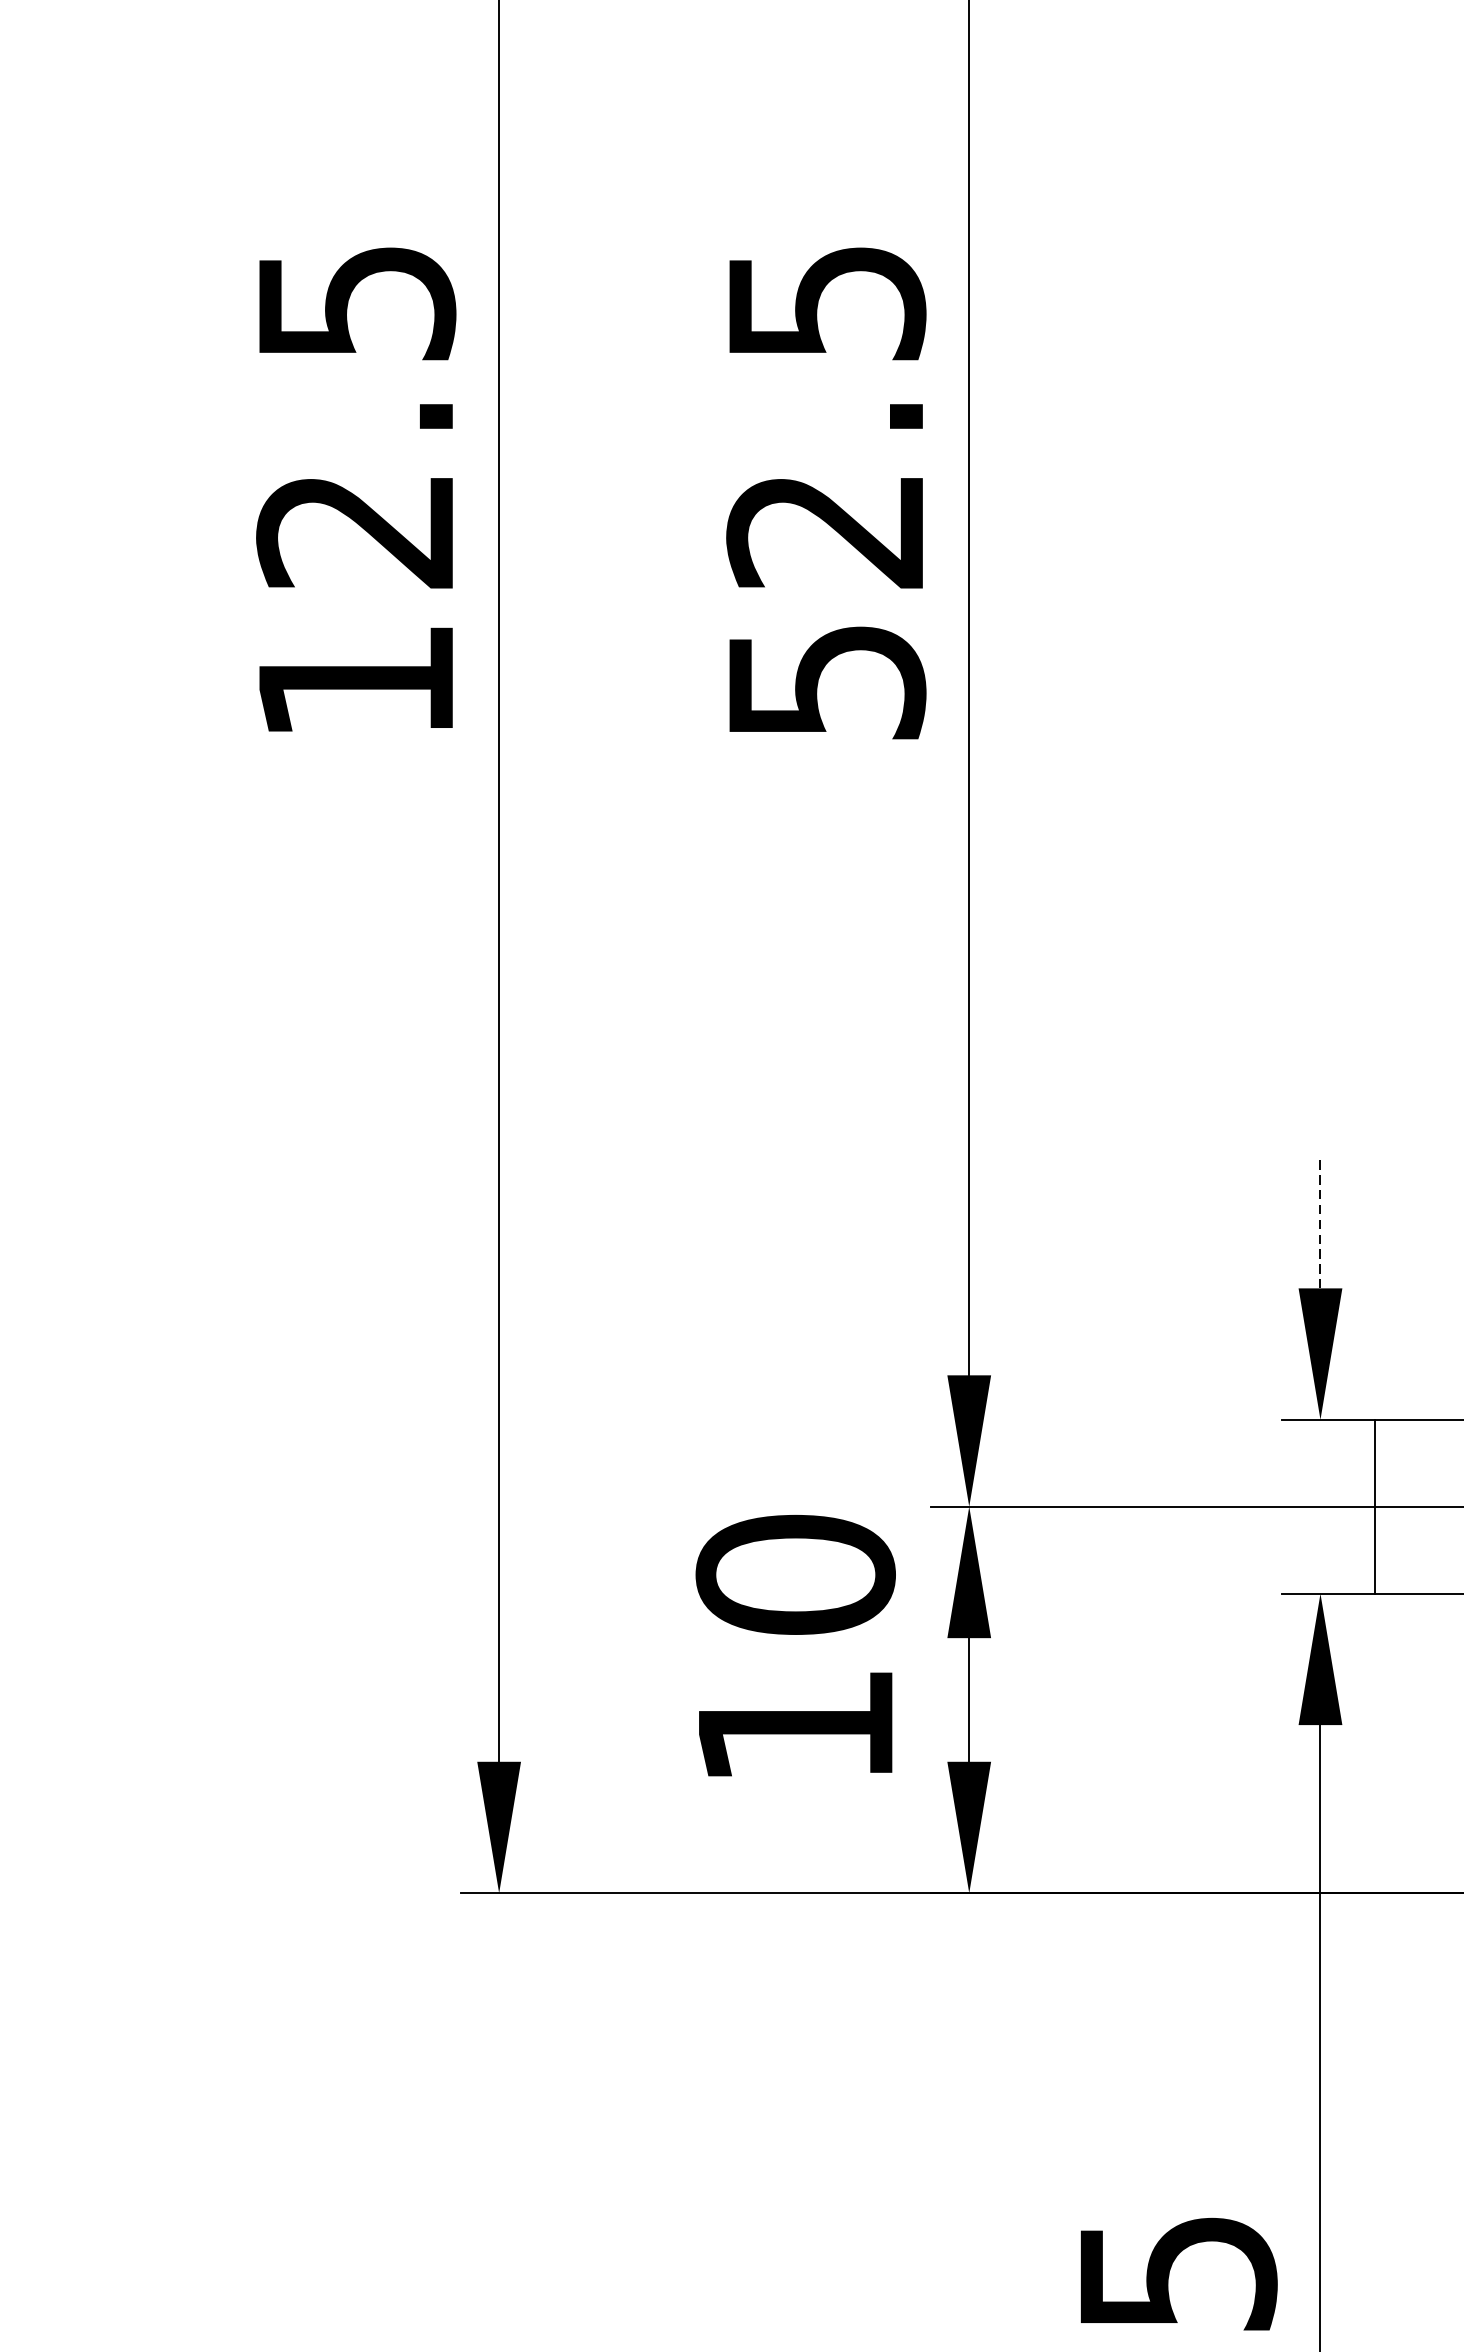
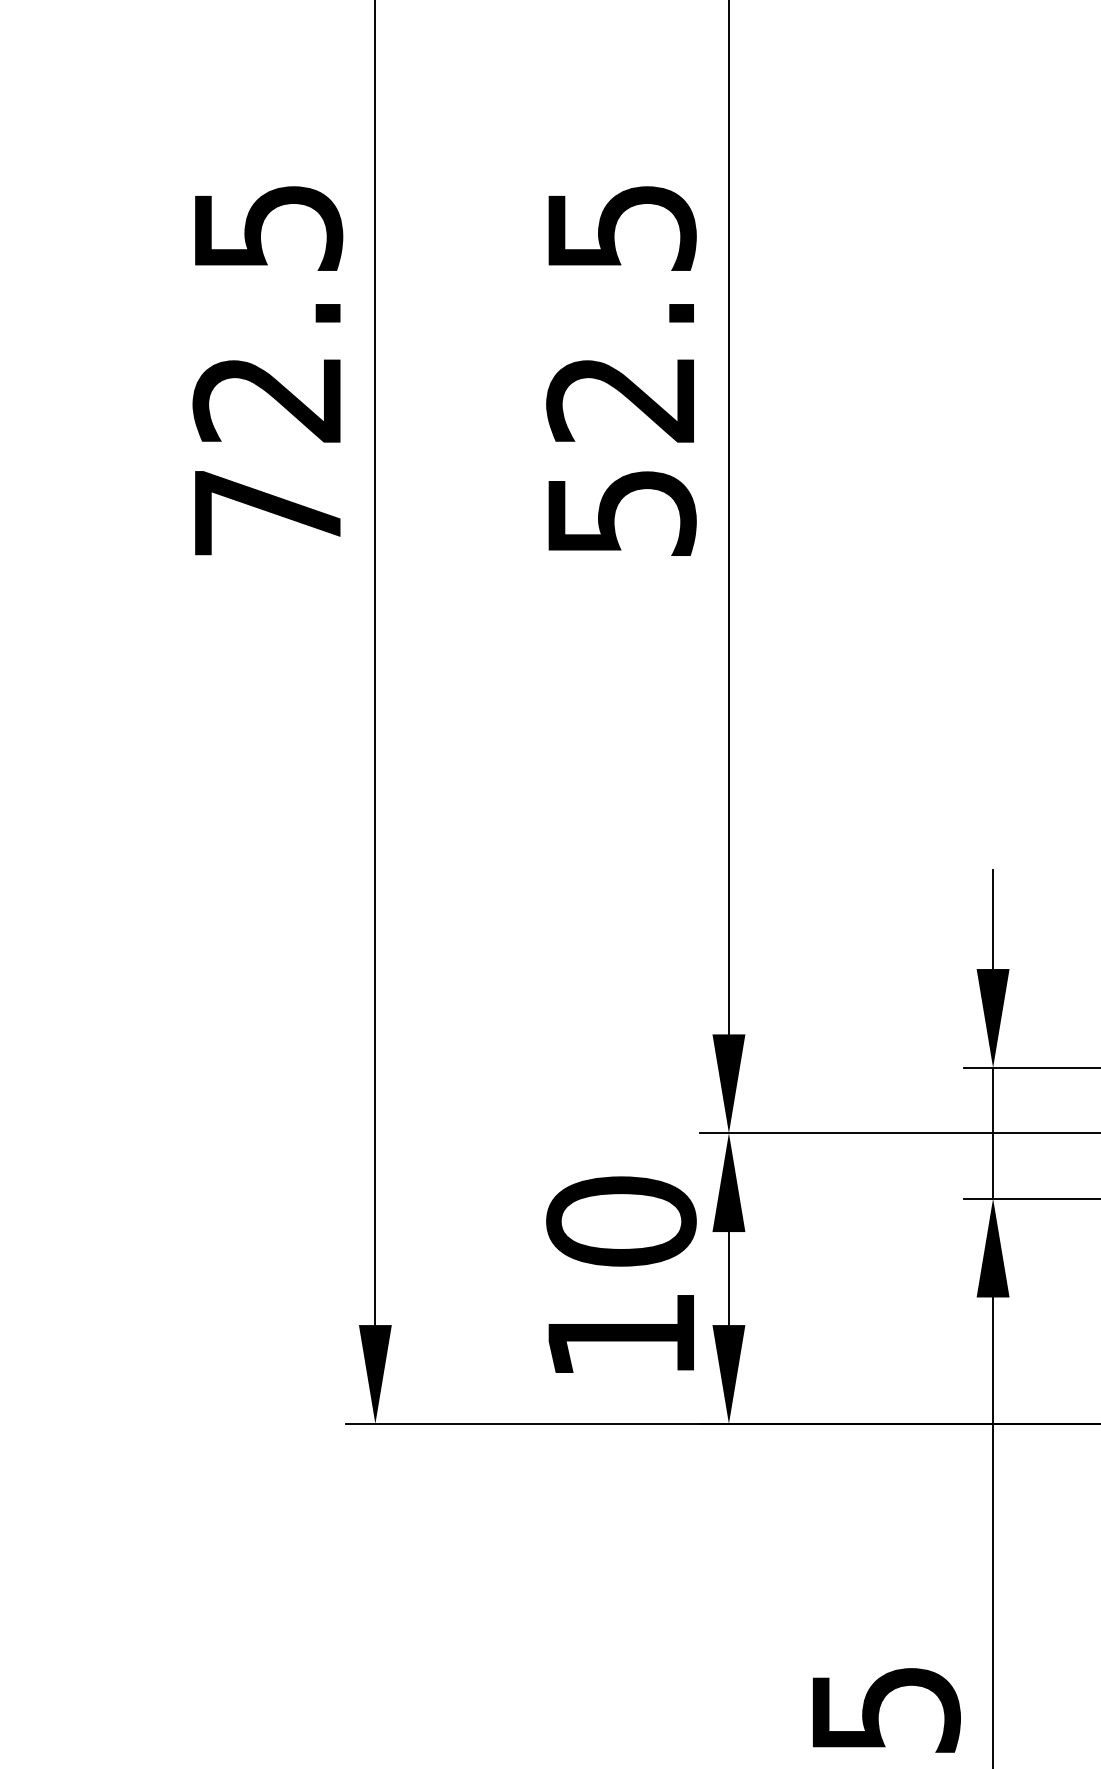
text: (355, 682) -> (267, 513), 12.5 -> 72.5
line: (1321, 1222) -> (993, 919), dashed -> solid
line: (1375, 1505) -> (993, 1132), moved
text: (795, 1645) -> (621, 1274), moved

